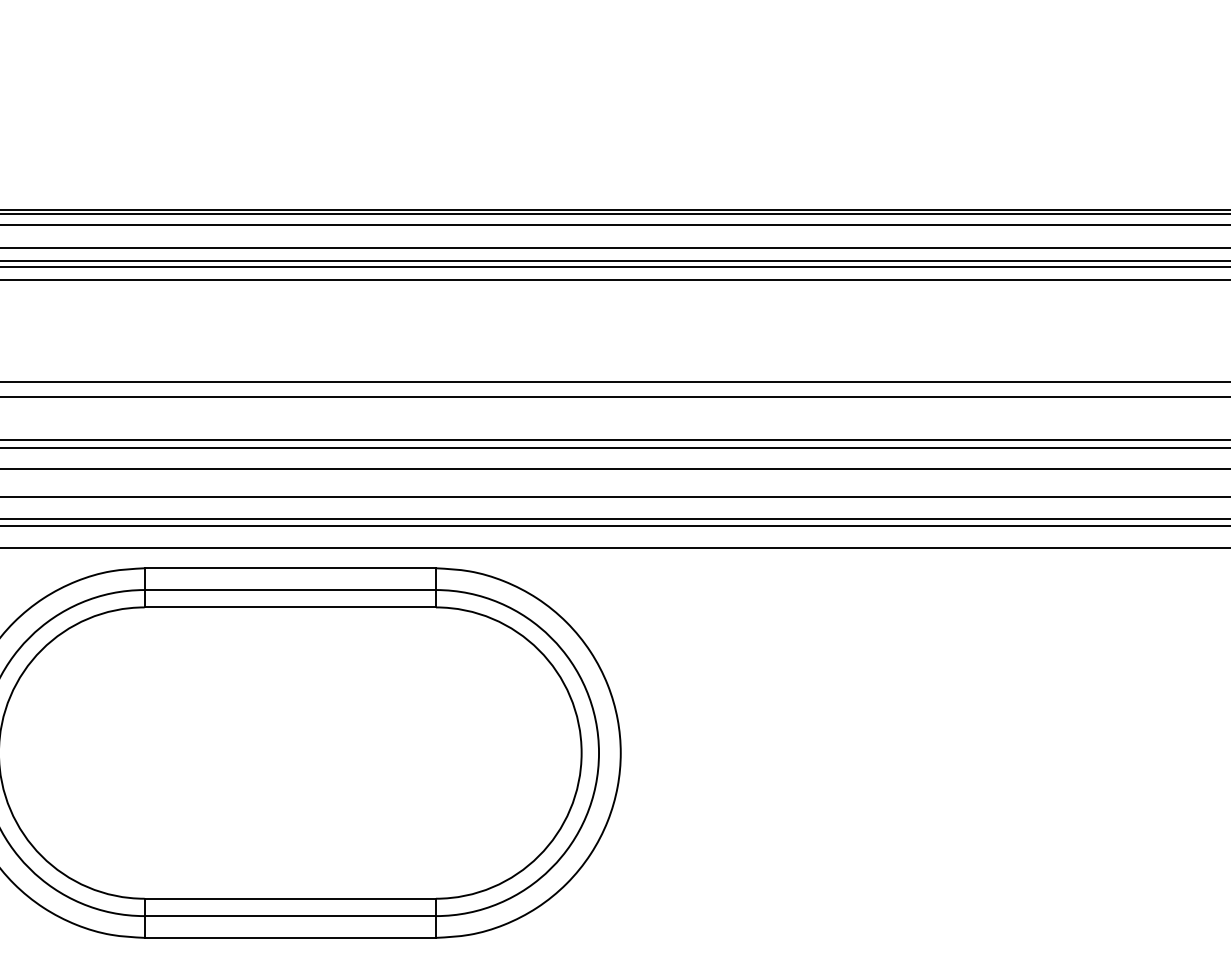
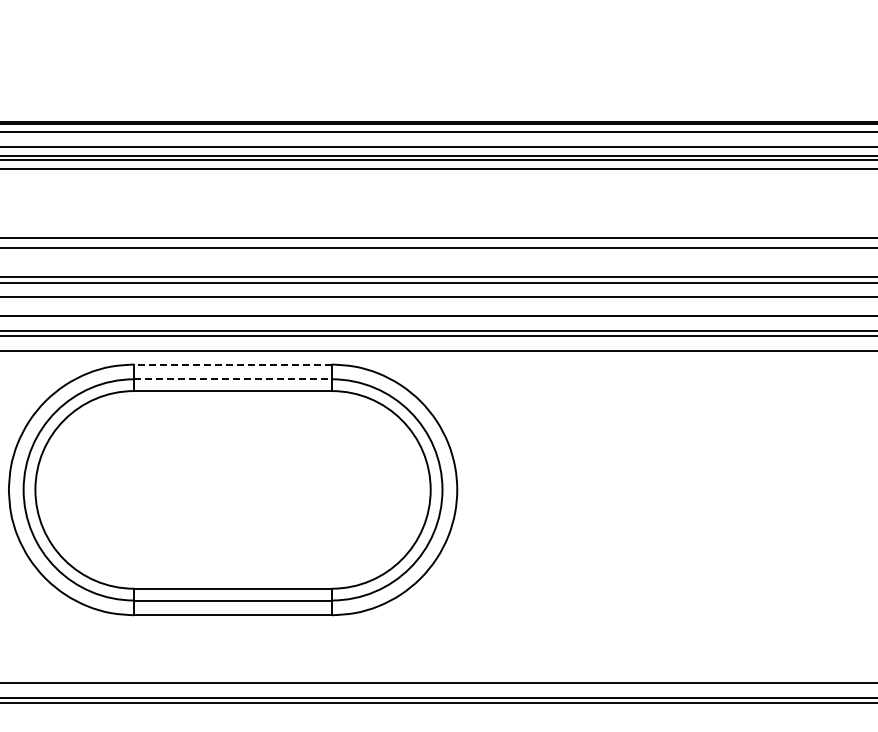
line: (290, 568) -> (233, 364), solid -> dashed
line: (290, 590) -> (233, 379), solid -> dashed

